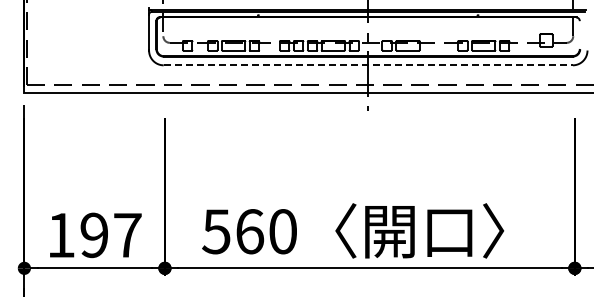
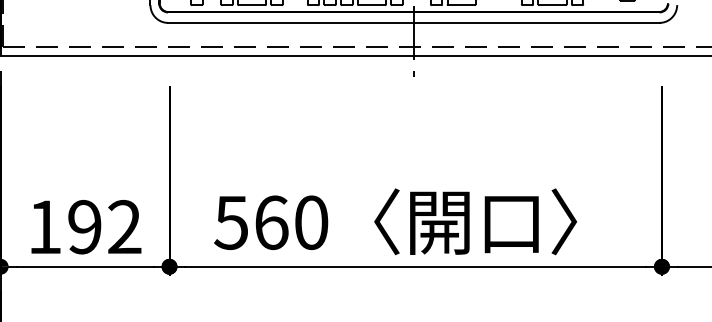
line: (368, 65) -> (414, 23), dashed -> solid
text: (127, 234) -> (124, 226), 197 -> 192

